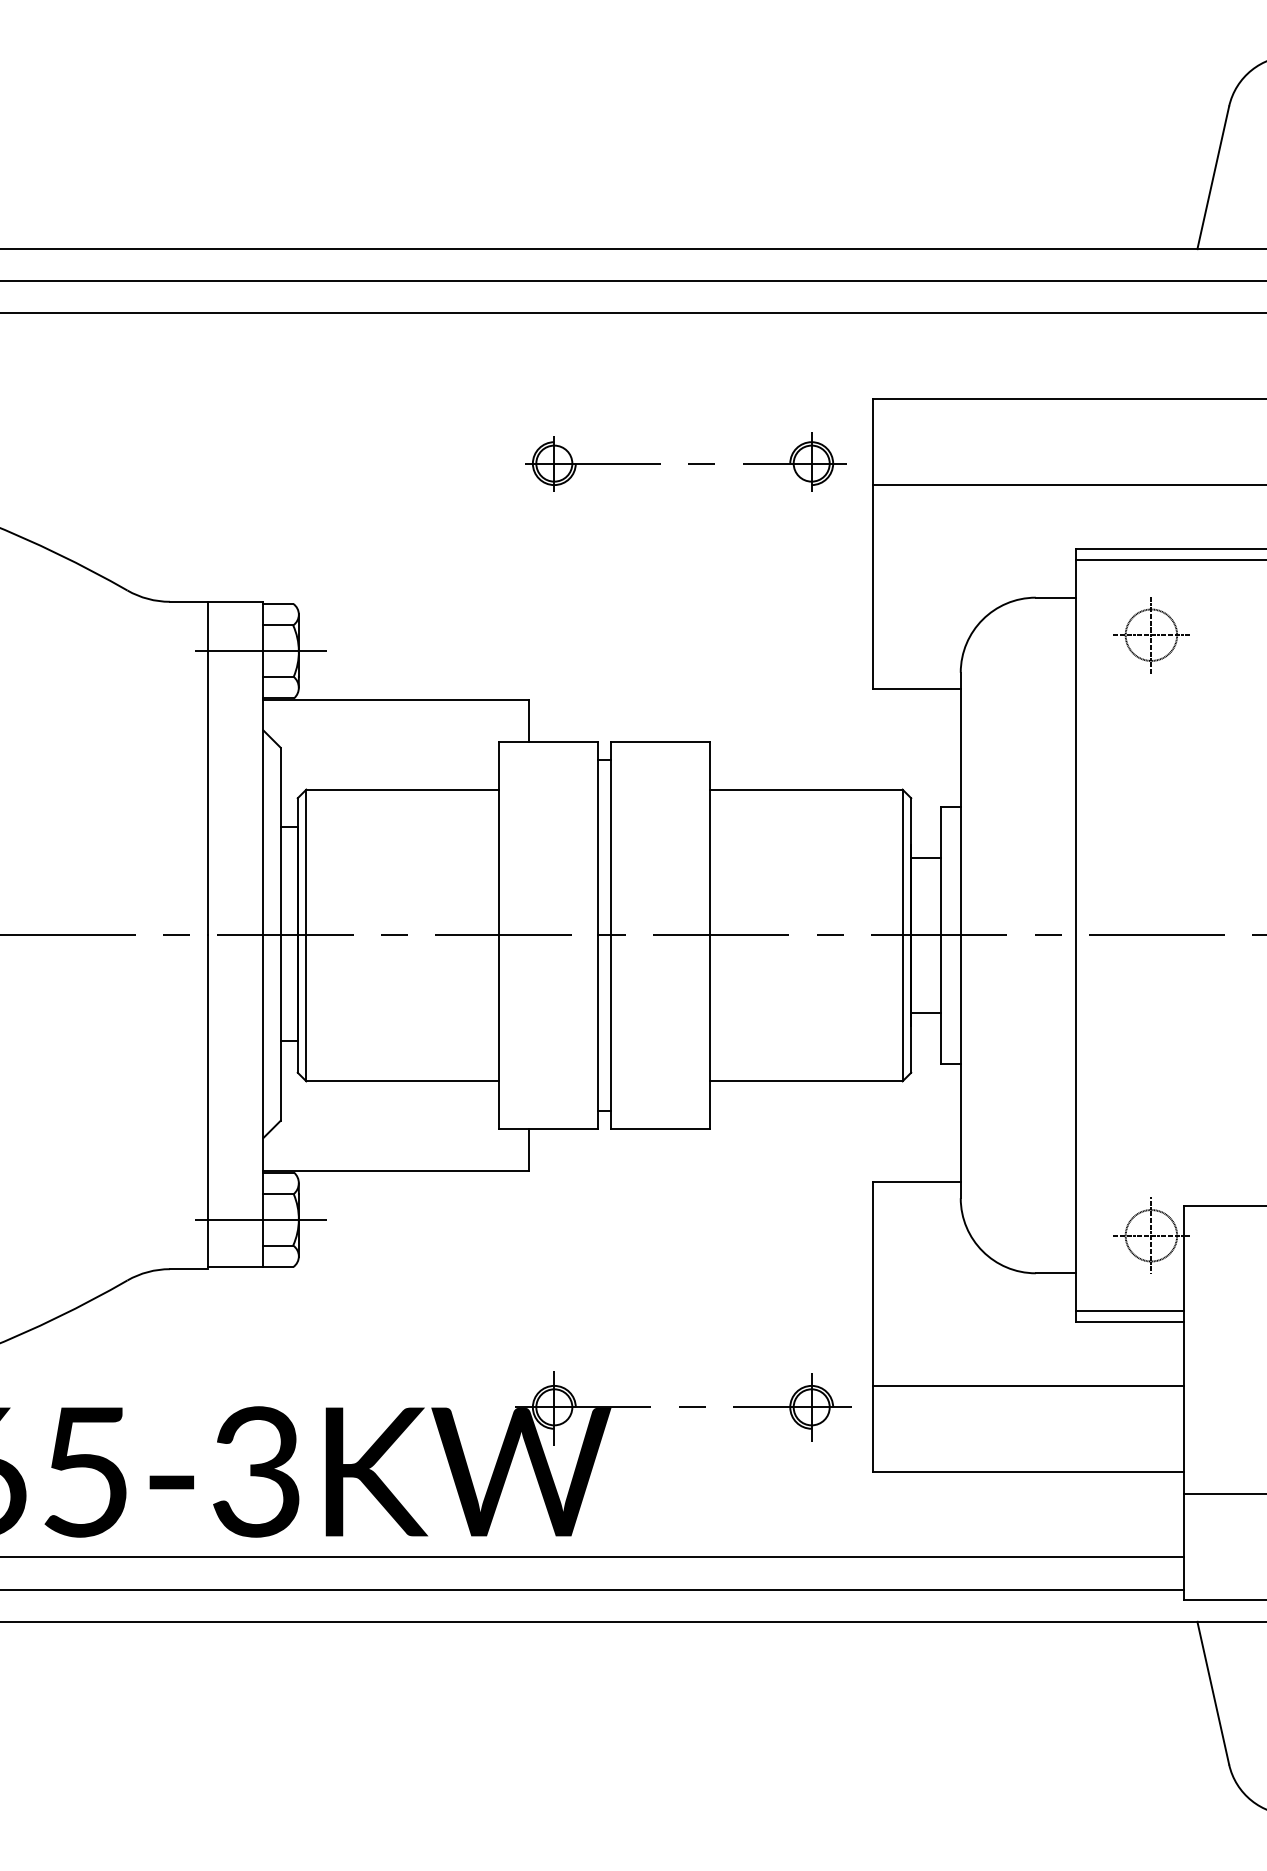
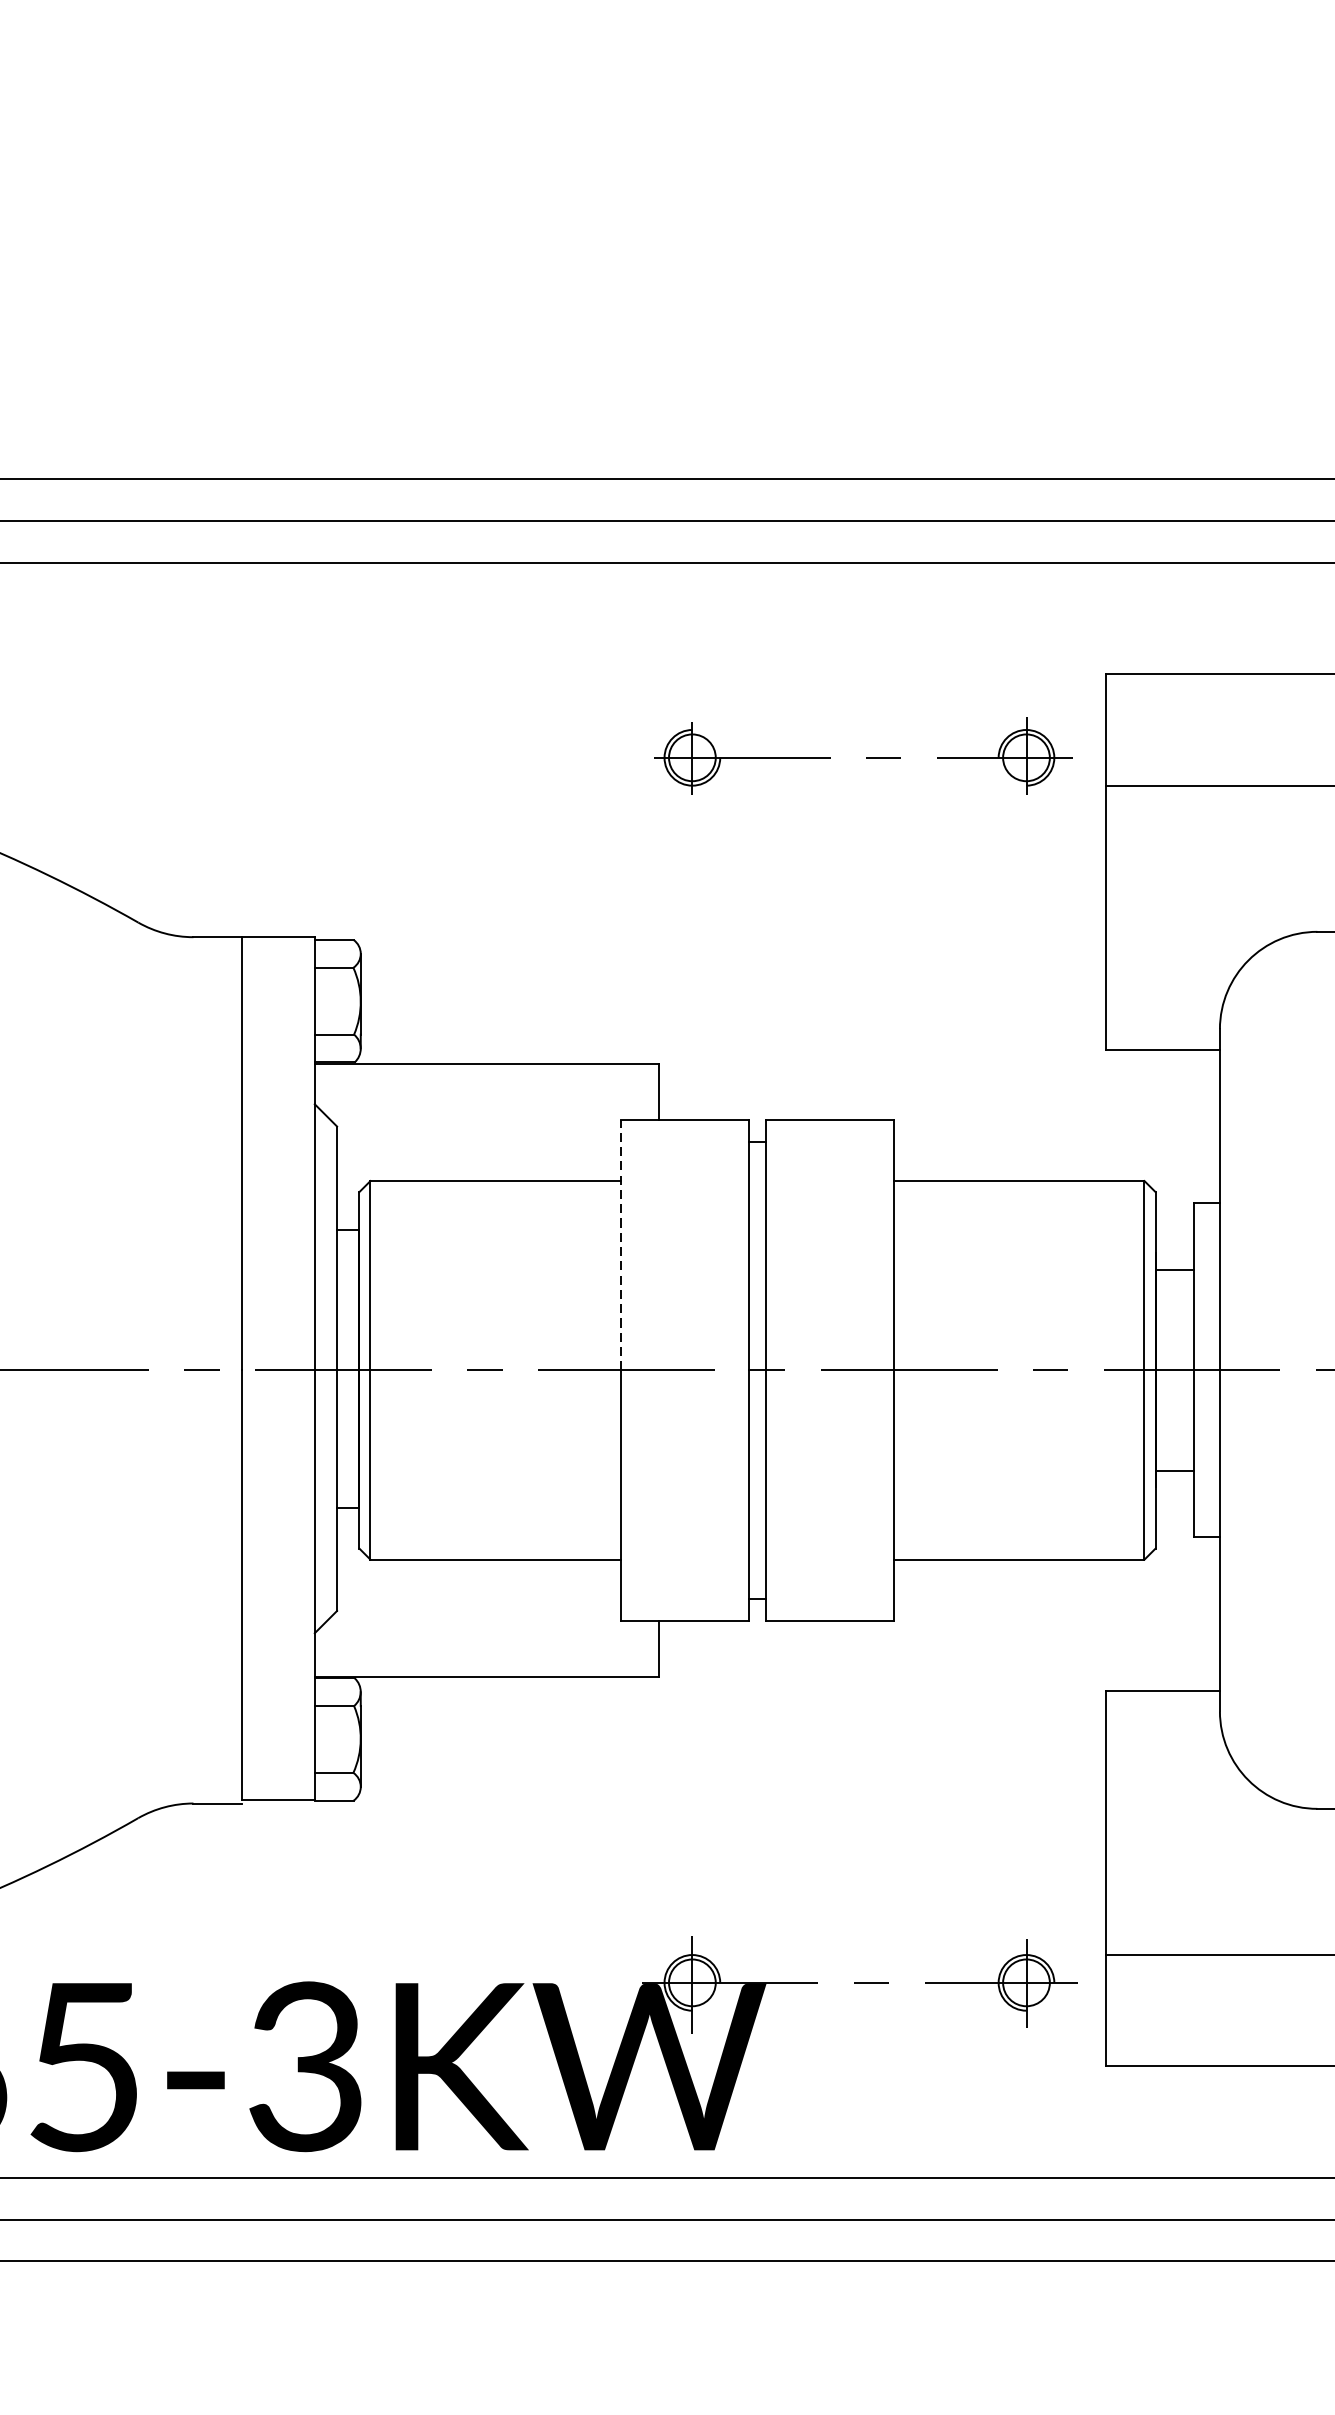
line: (260, 651) -> (310, 1001), removed
line: (499, 838) -> (621, 1244), solid -> dashed
line: (260, 1219) -> (310, 1739), removed

